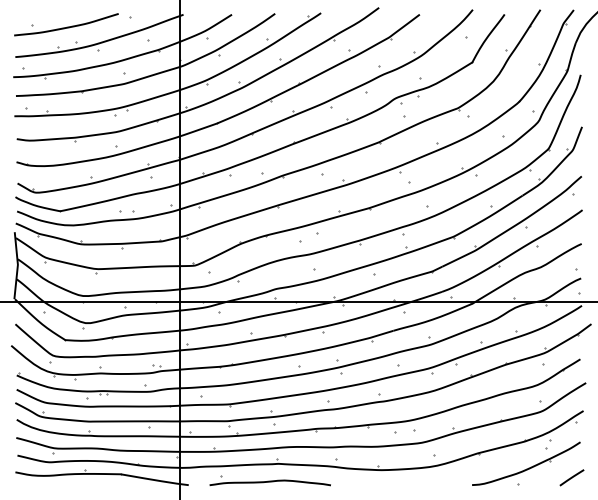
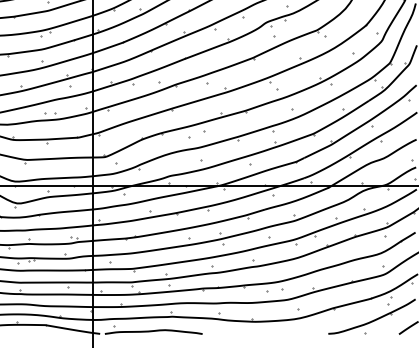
part: (269, 480) -> (153, 330), moved

